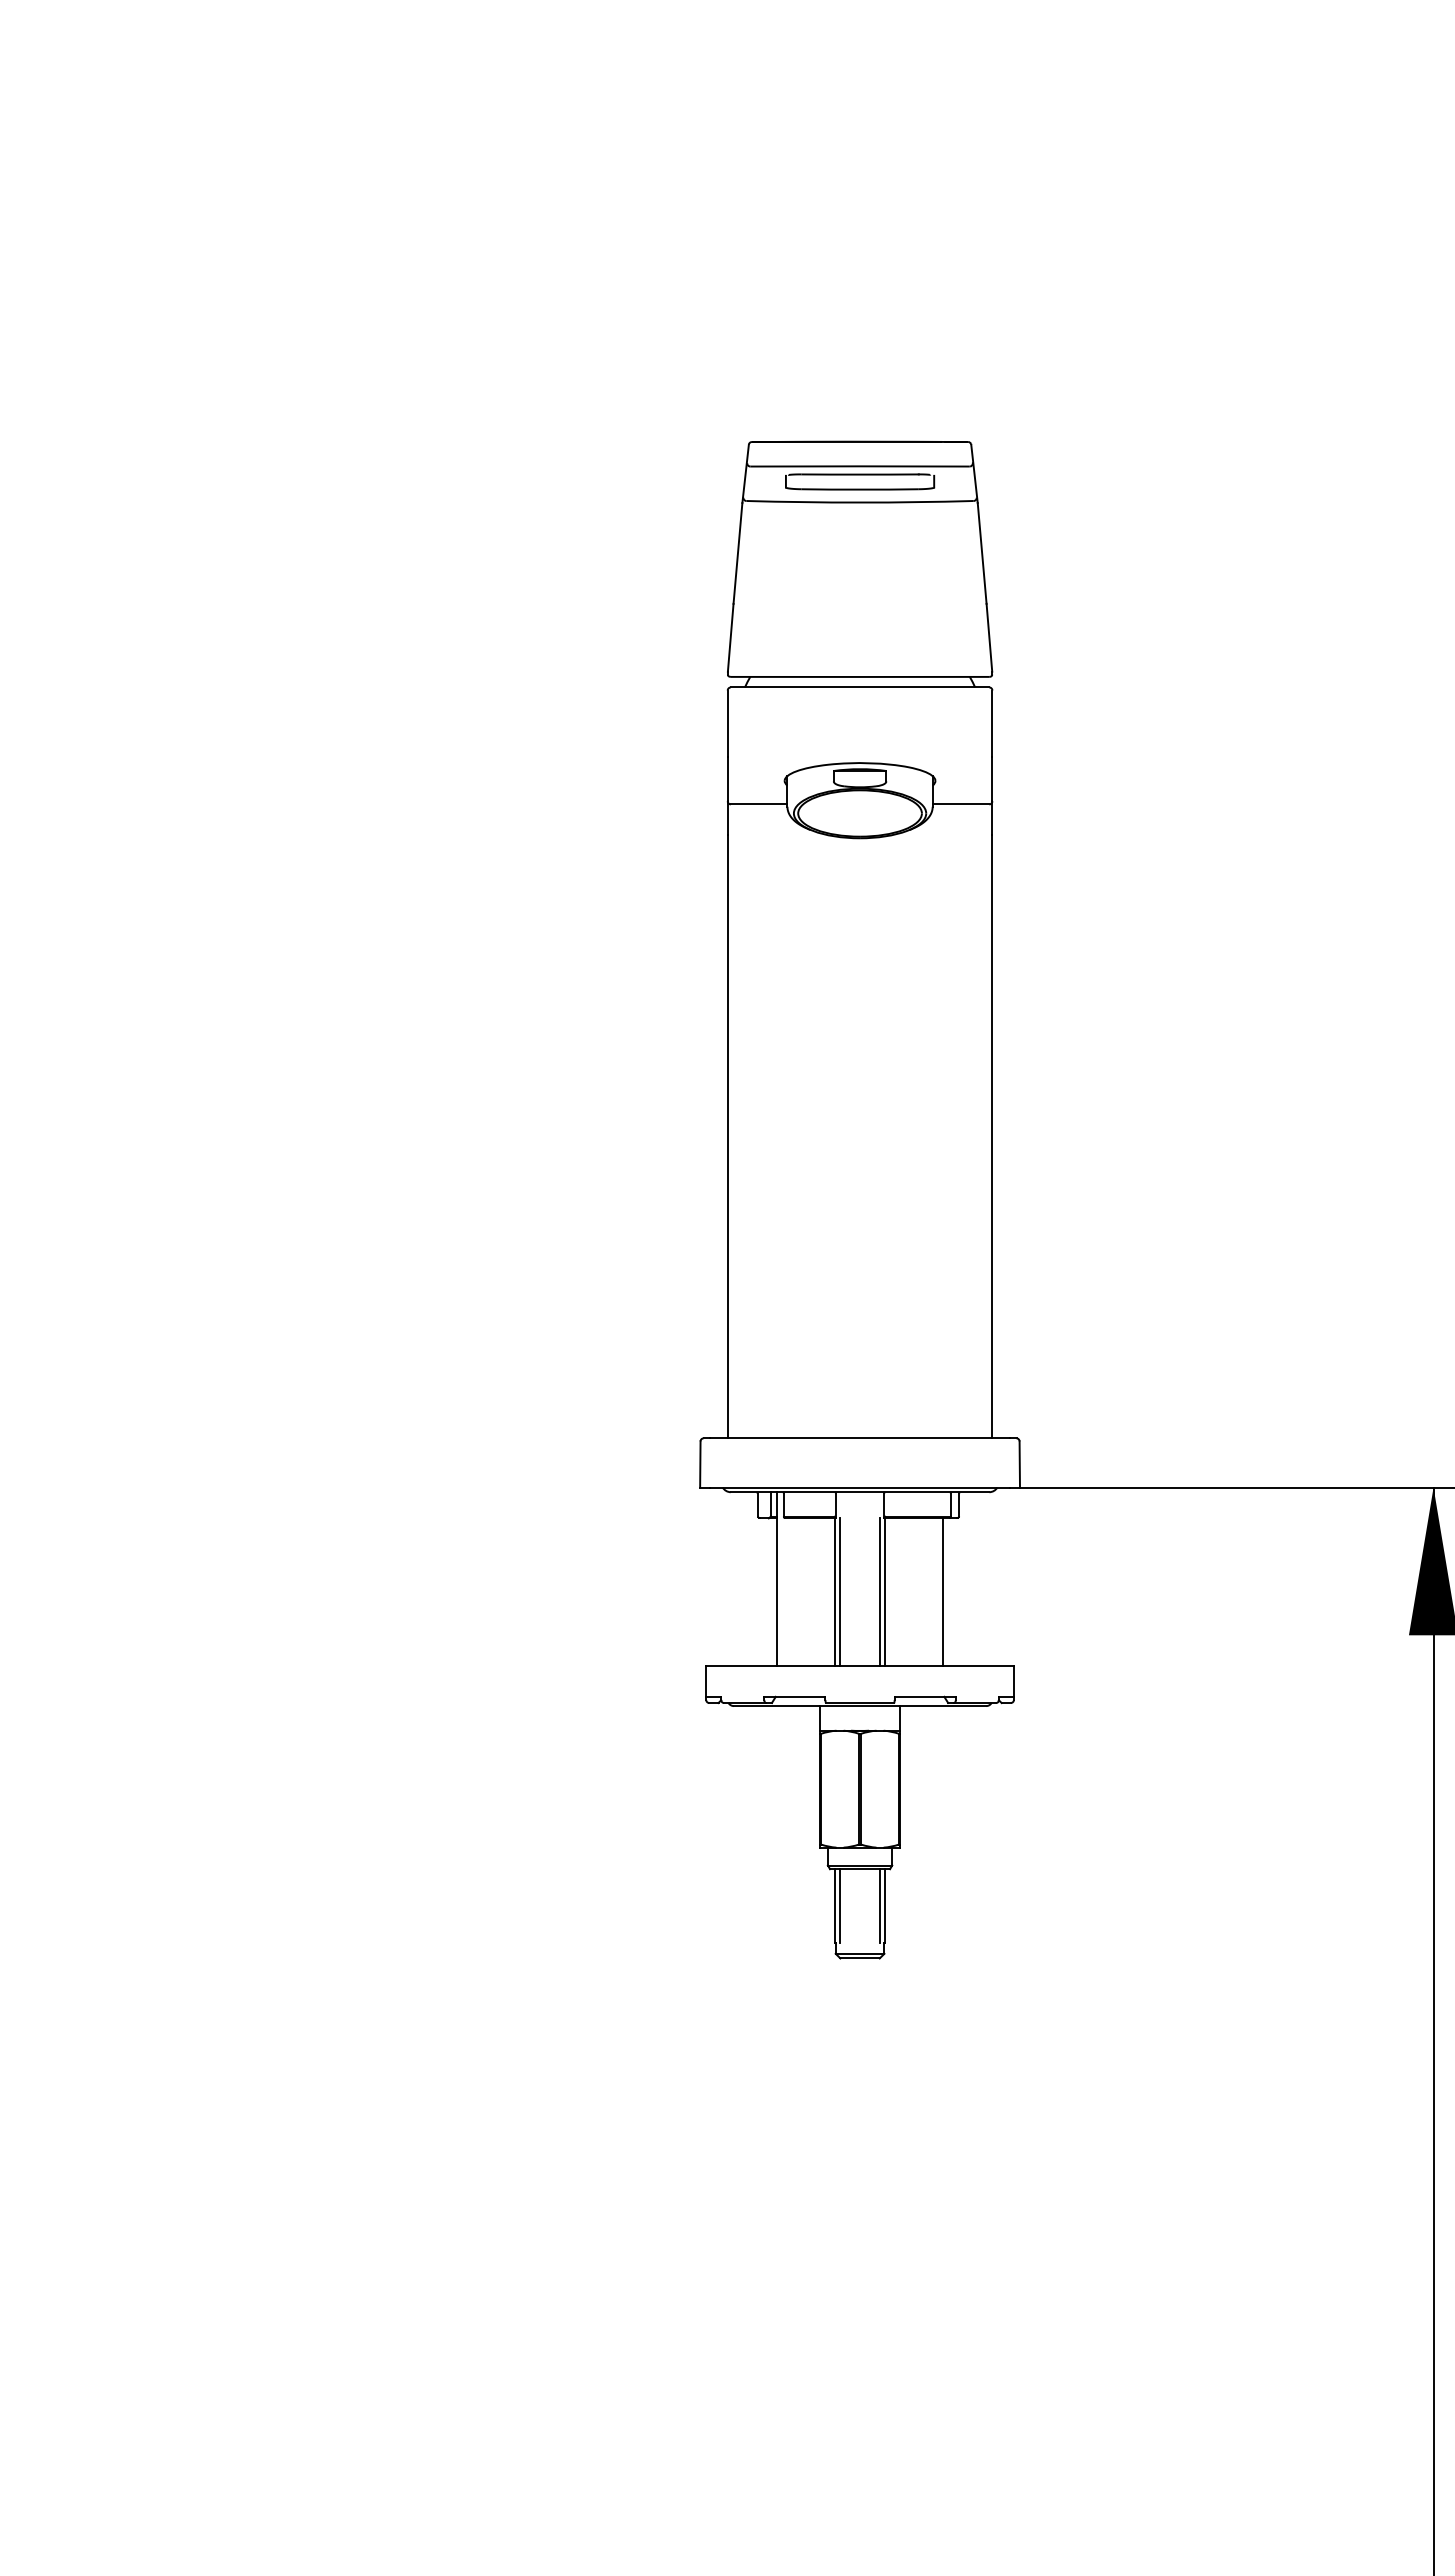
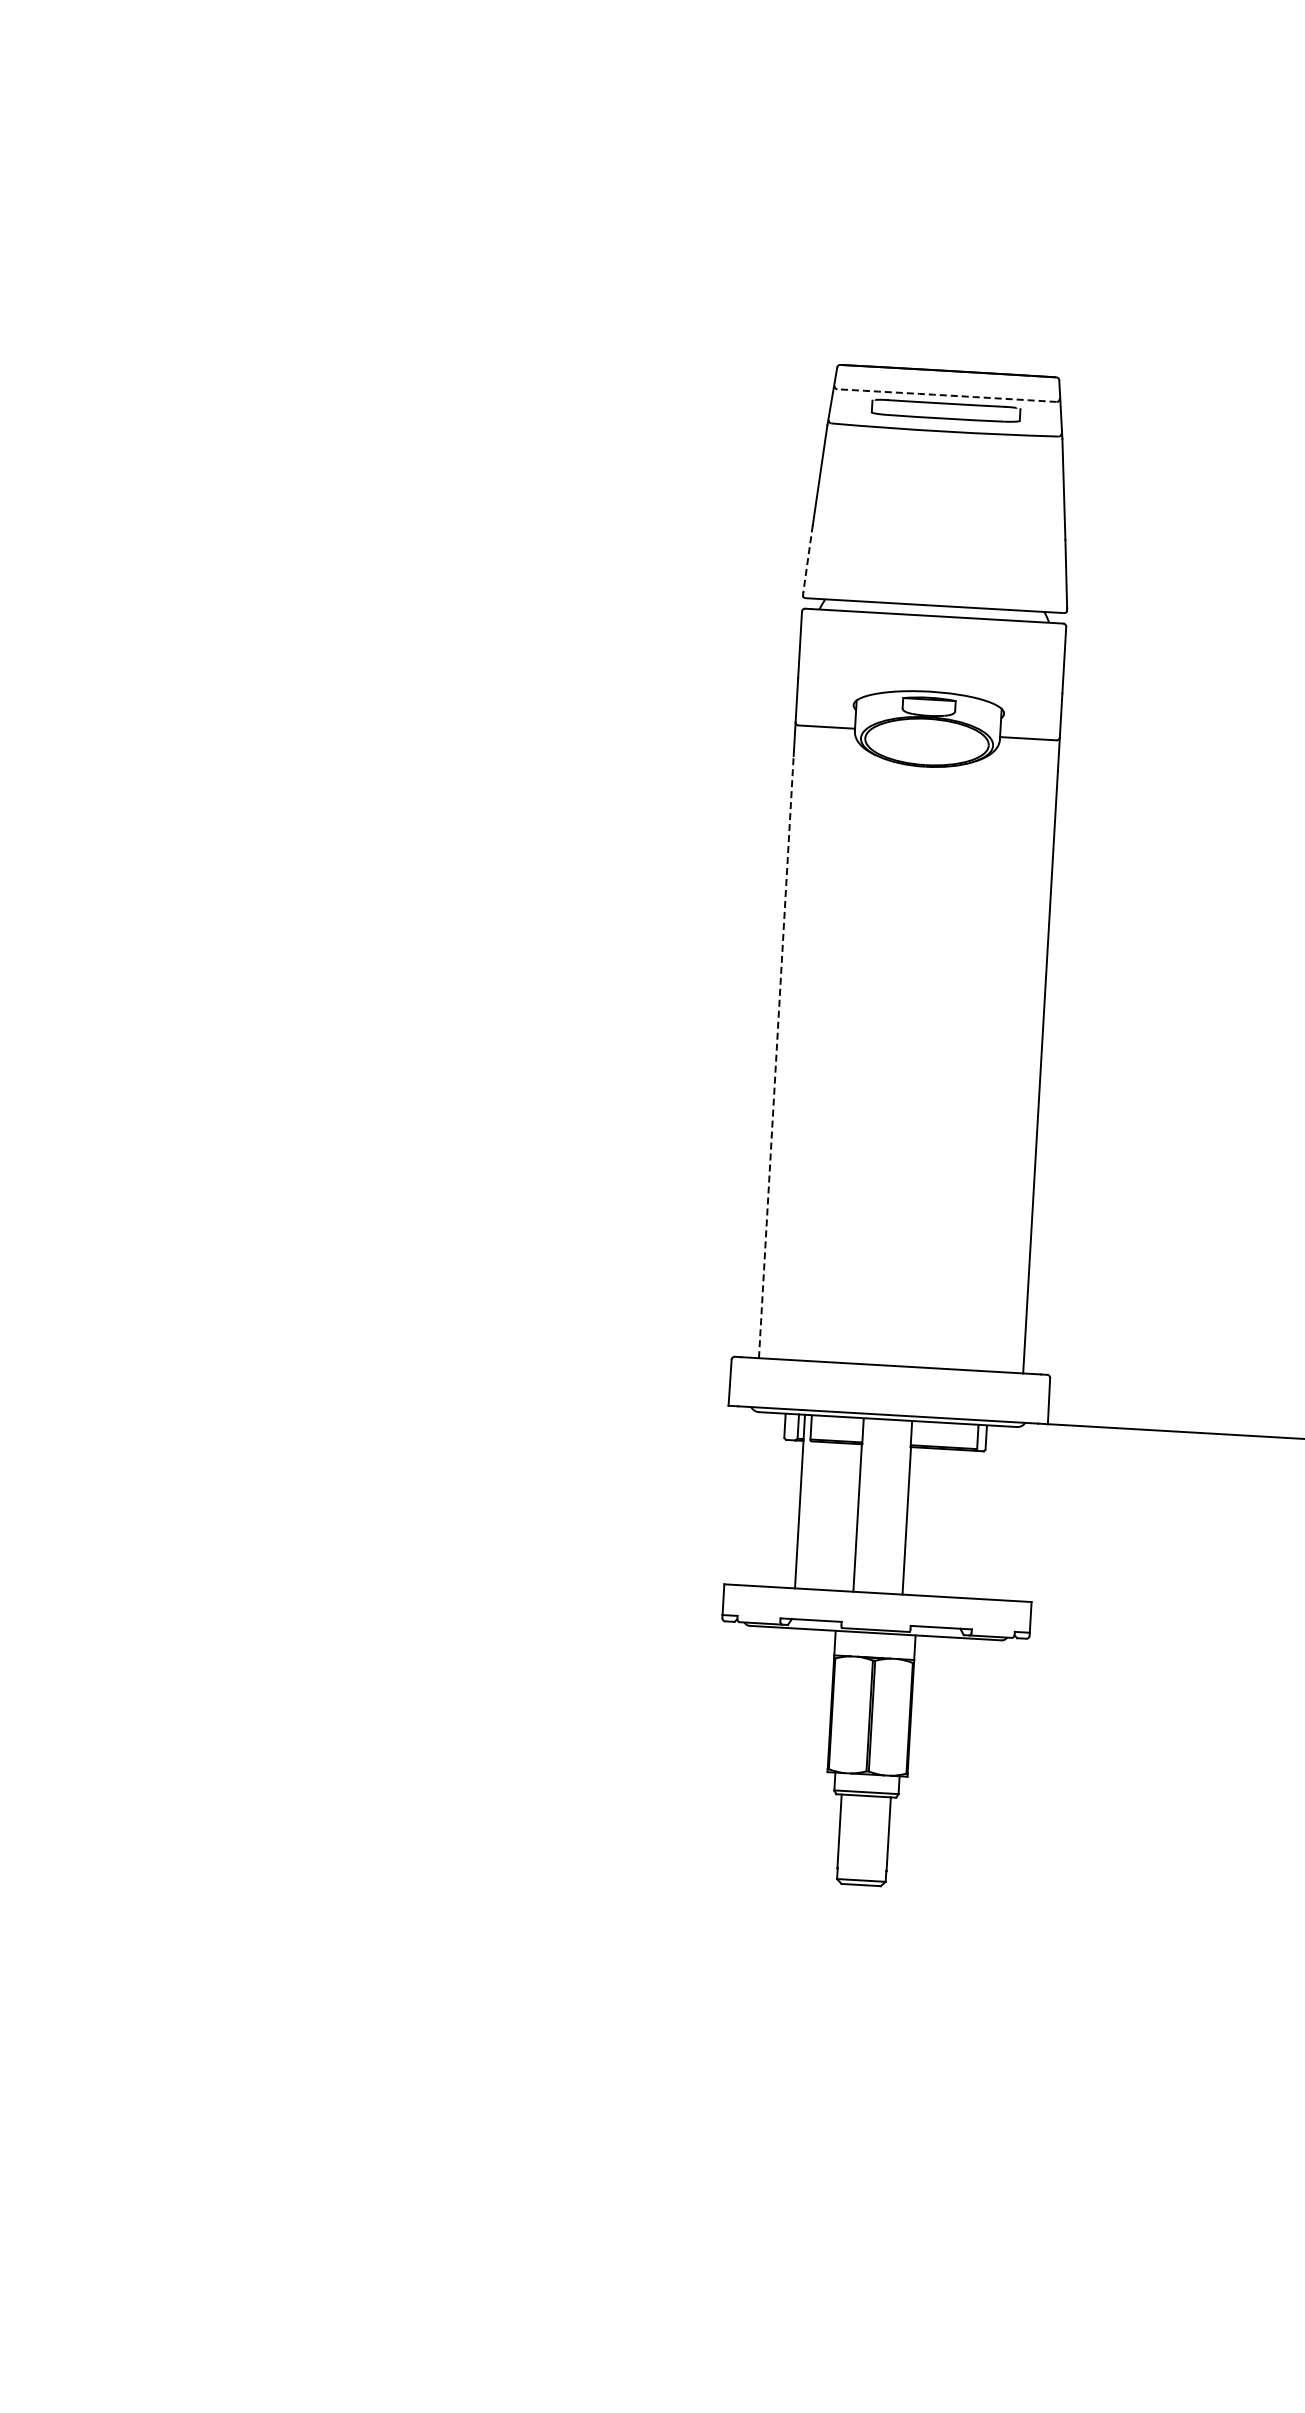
arc: (860, 466) -> (947, 395), solid -> dashed
line: (730, 638) -> (807, 559), solid -> dashed
line: (727, 1136) -> (776, 1056), solid -> dashed
line: (840, 1592) -> (862, 1518), removed
line: (879, 1592) -> (901, 1520), removed
line: (943, 1592) -> (965, 1524), removed
line: (840, 1906) -> (844, 1832), removed
line: (879, 1906) -> (883, 1834), removed

